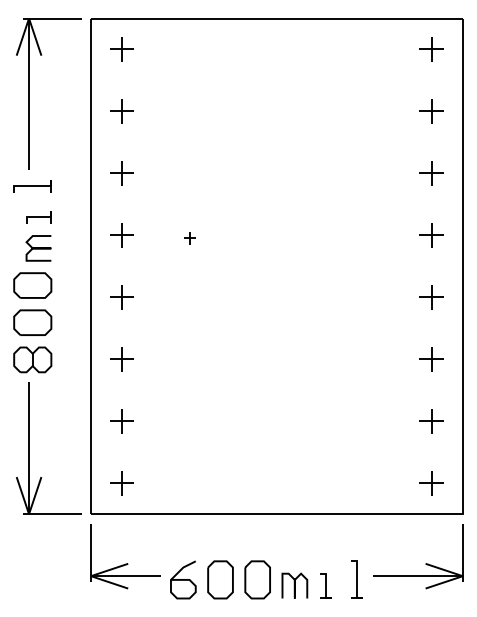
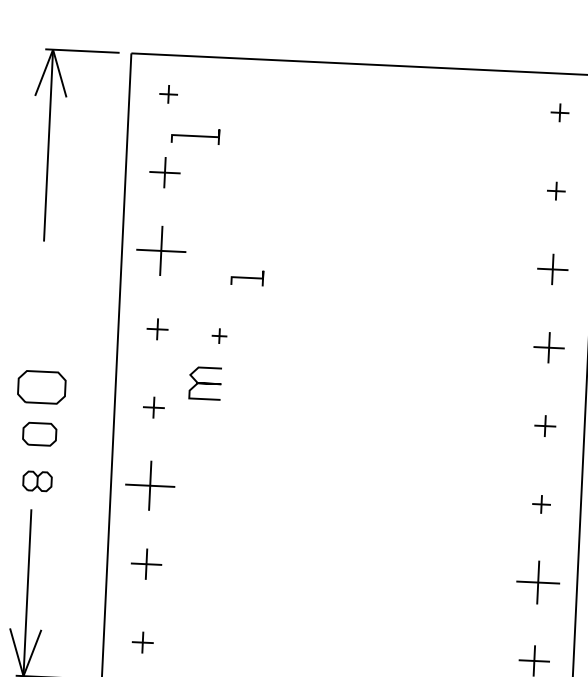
part: (121, 49) -> (168, 94), size x0.6
part: (431, 49) -> (559, 112), size x0.6
part: (431, 111) -> (556, 191), size x0.6
part: (121, 173) -> (160, 251), size x1.6
line: (32, 186) -> (195, 136), moved
line: (38, 217) -> (246, 277), moved
part: (121, 235) -> (156, 329), size x0.7
part: (189, 238) -> (218, 336), moved
curve: (38, 248) -> (205, 383), moved
part: (121, 297) -> (153, 407), size x0.7
part: (431, 297) -> (545, 426), size x0.7
part: (32, 322) -> (39, 434), size x0.7
part: (32, 359) -> (37, 480), size x0.6
part: (121, 359) -> (149, 486), size x1.6
part: (431, 359) -> (541, 504), size x0.6
part: (431, 421) -> (537, 582), size x1.4
part: (121, 483) -> (142, 642), size x0.7

